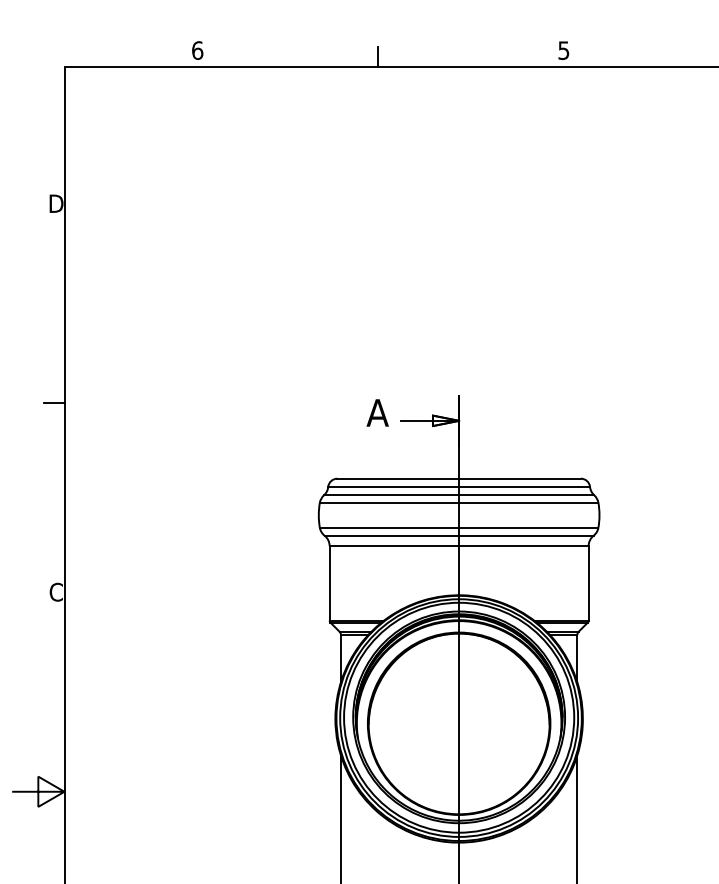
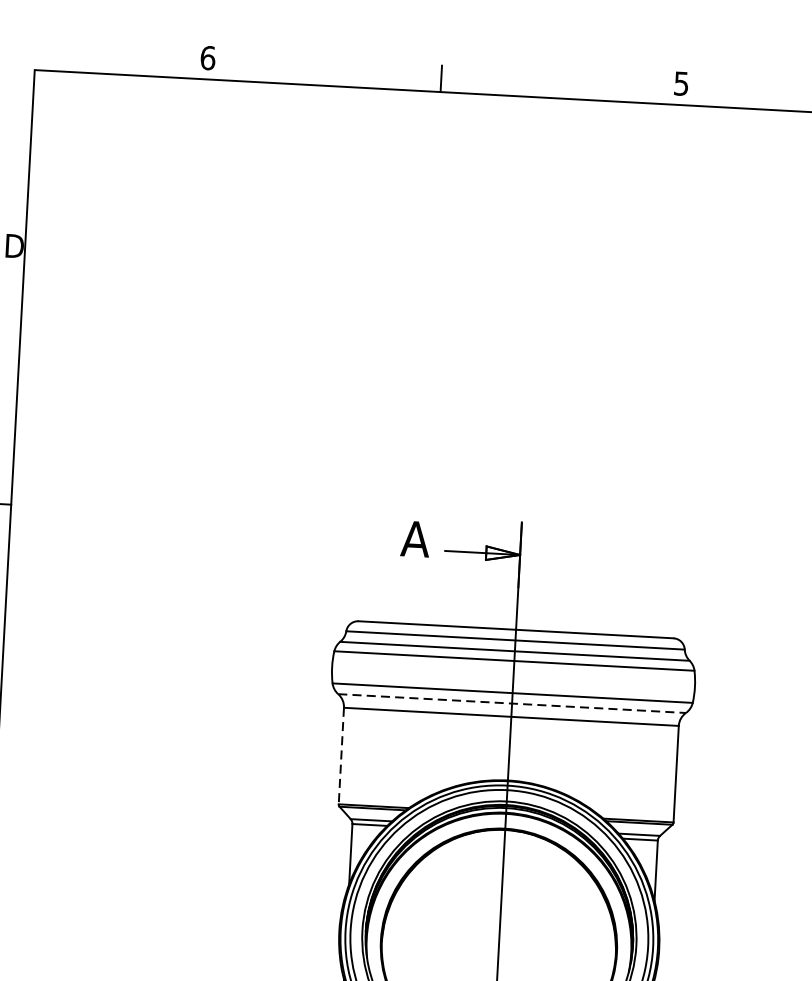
line: (459, 535) -> (512, 703), solid -> dashed
line: (329, 583) -> (341, 756), solid -> dashed

